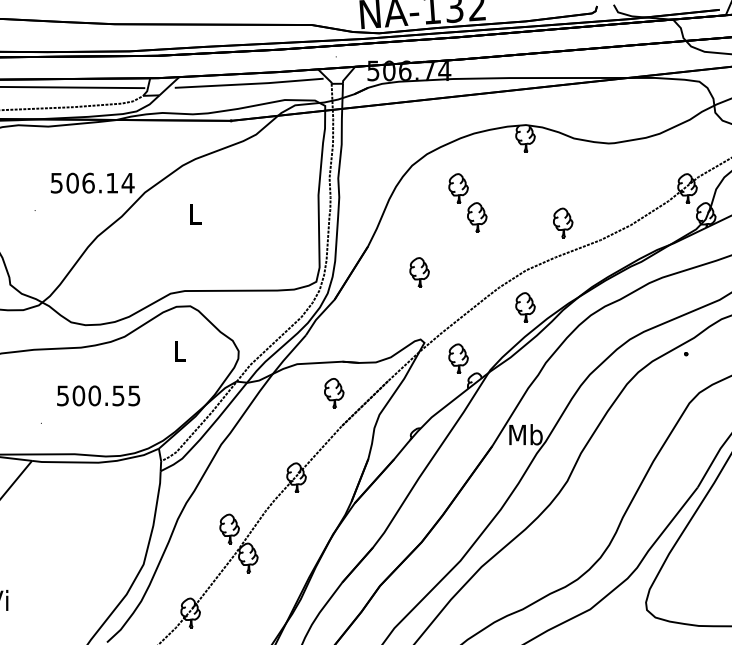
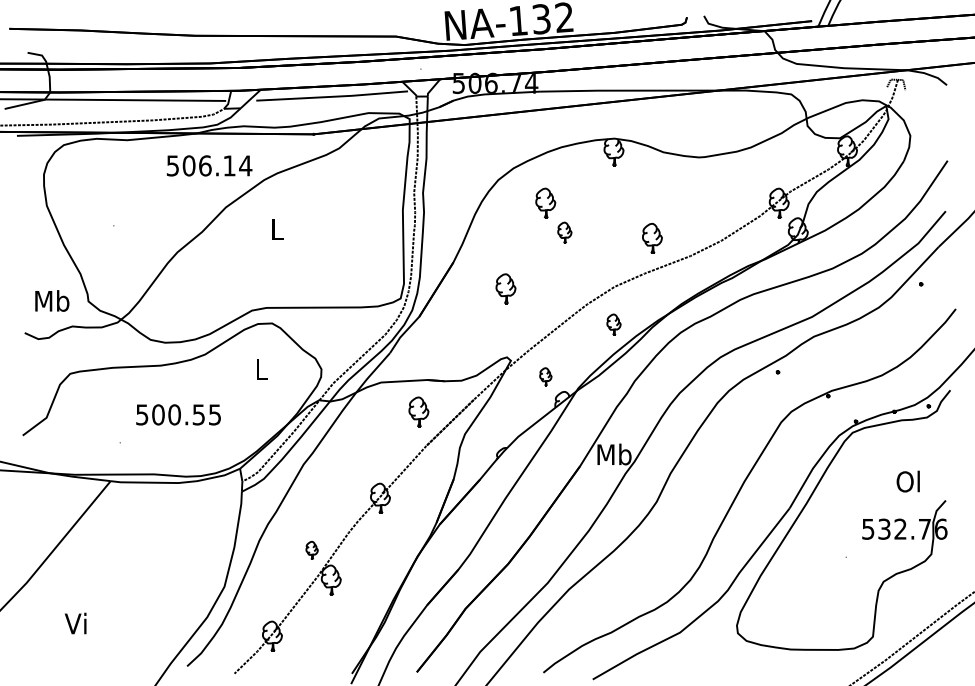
text: (92, 182) -> (209, 165), moved
part: (476, 217) -> (564, 232), size x0.7
part: (525, 307) -> (613, 324), size x0.7
part: (458, 358) -> (545, 376), size x0.6
part: (228, 528) -> (311, 550), size x0.6

